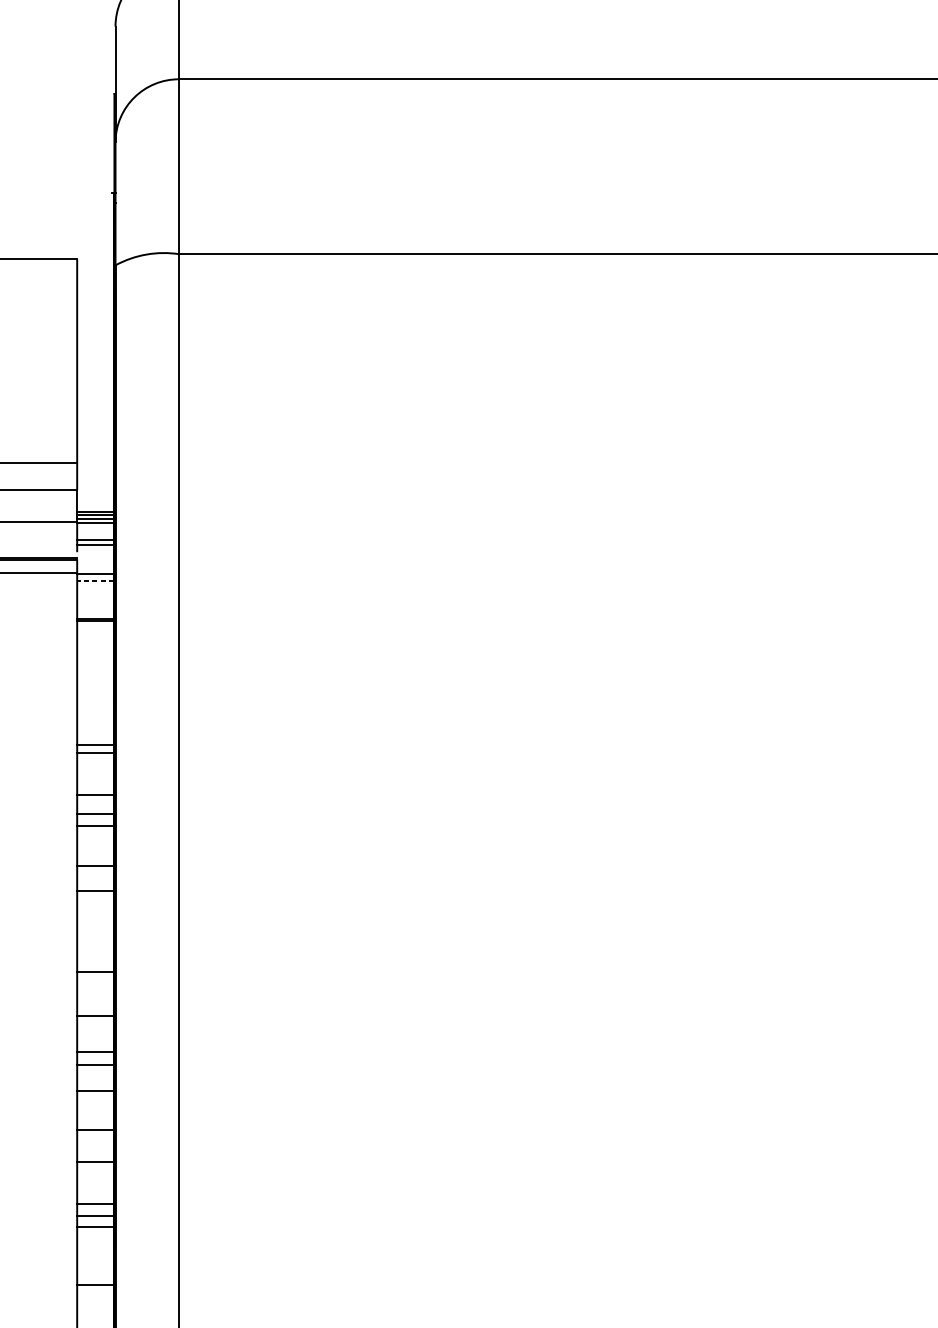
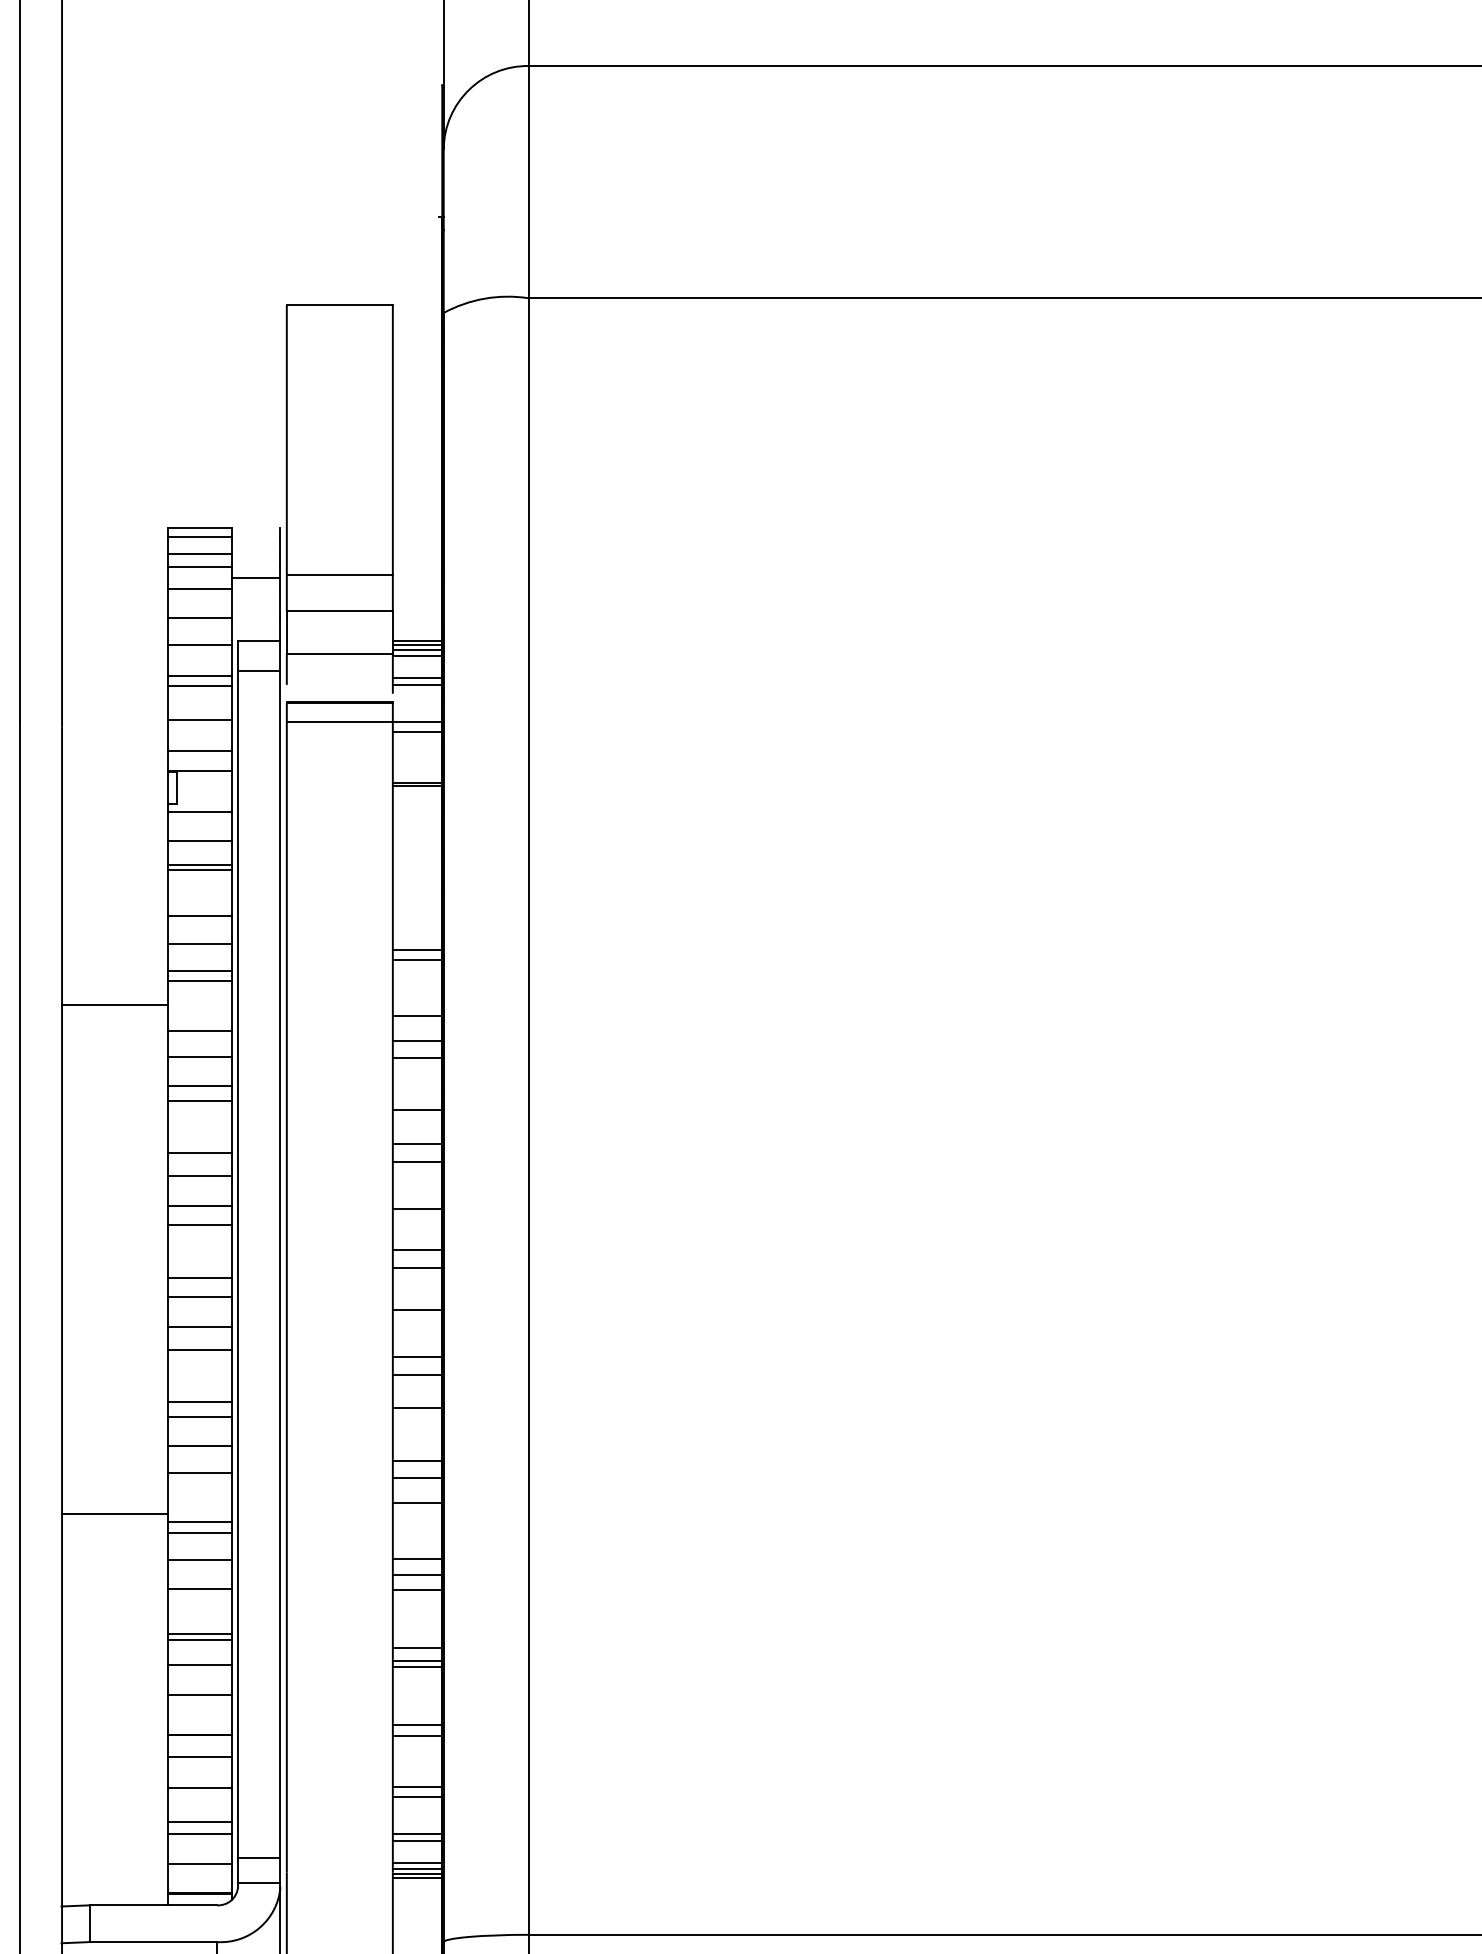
line: (95, 580) -> (417, 731), dashed -> solid
line: (95, 904) -> (417, 1161), added
line: (95, 940) -> (417, 1209), added
line: (95, 985) -> (417, 1268), added
line: (95, 1143) -> (417, 1478), added
line: (95, 1270) -> (417, 1647), added
line: (95, 1281) -> (417, 1661), added

